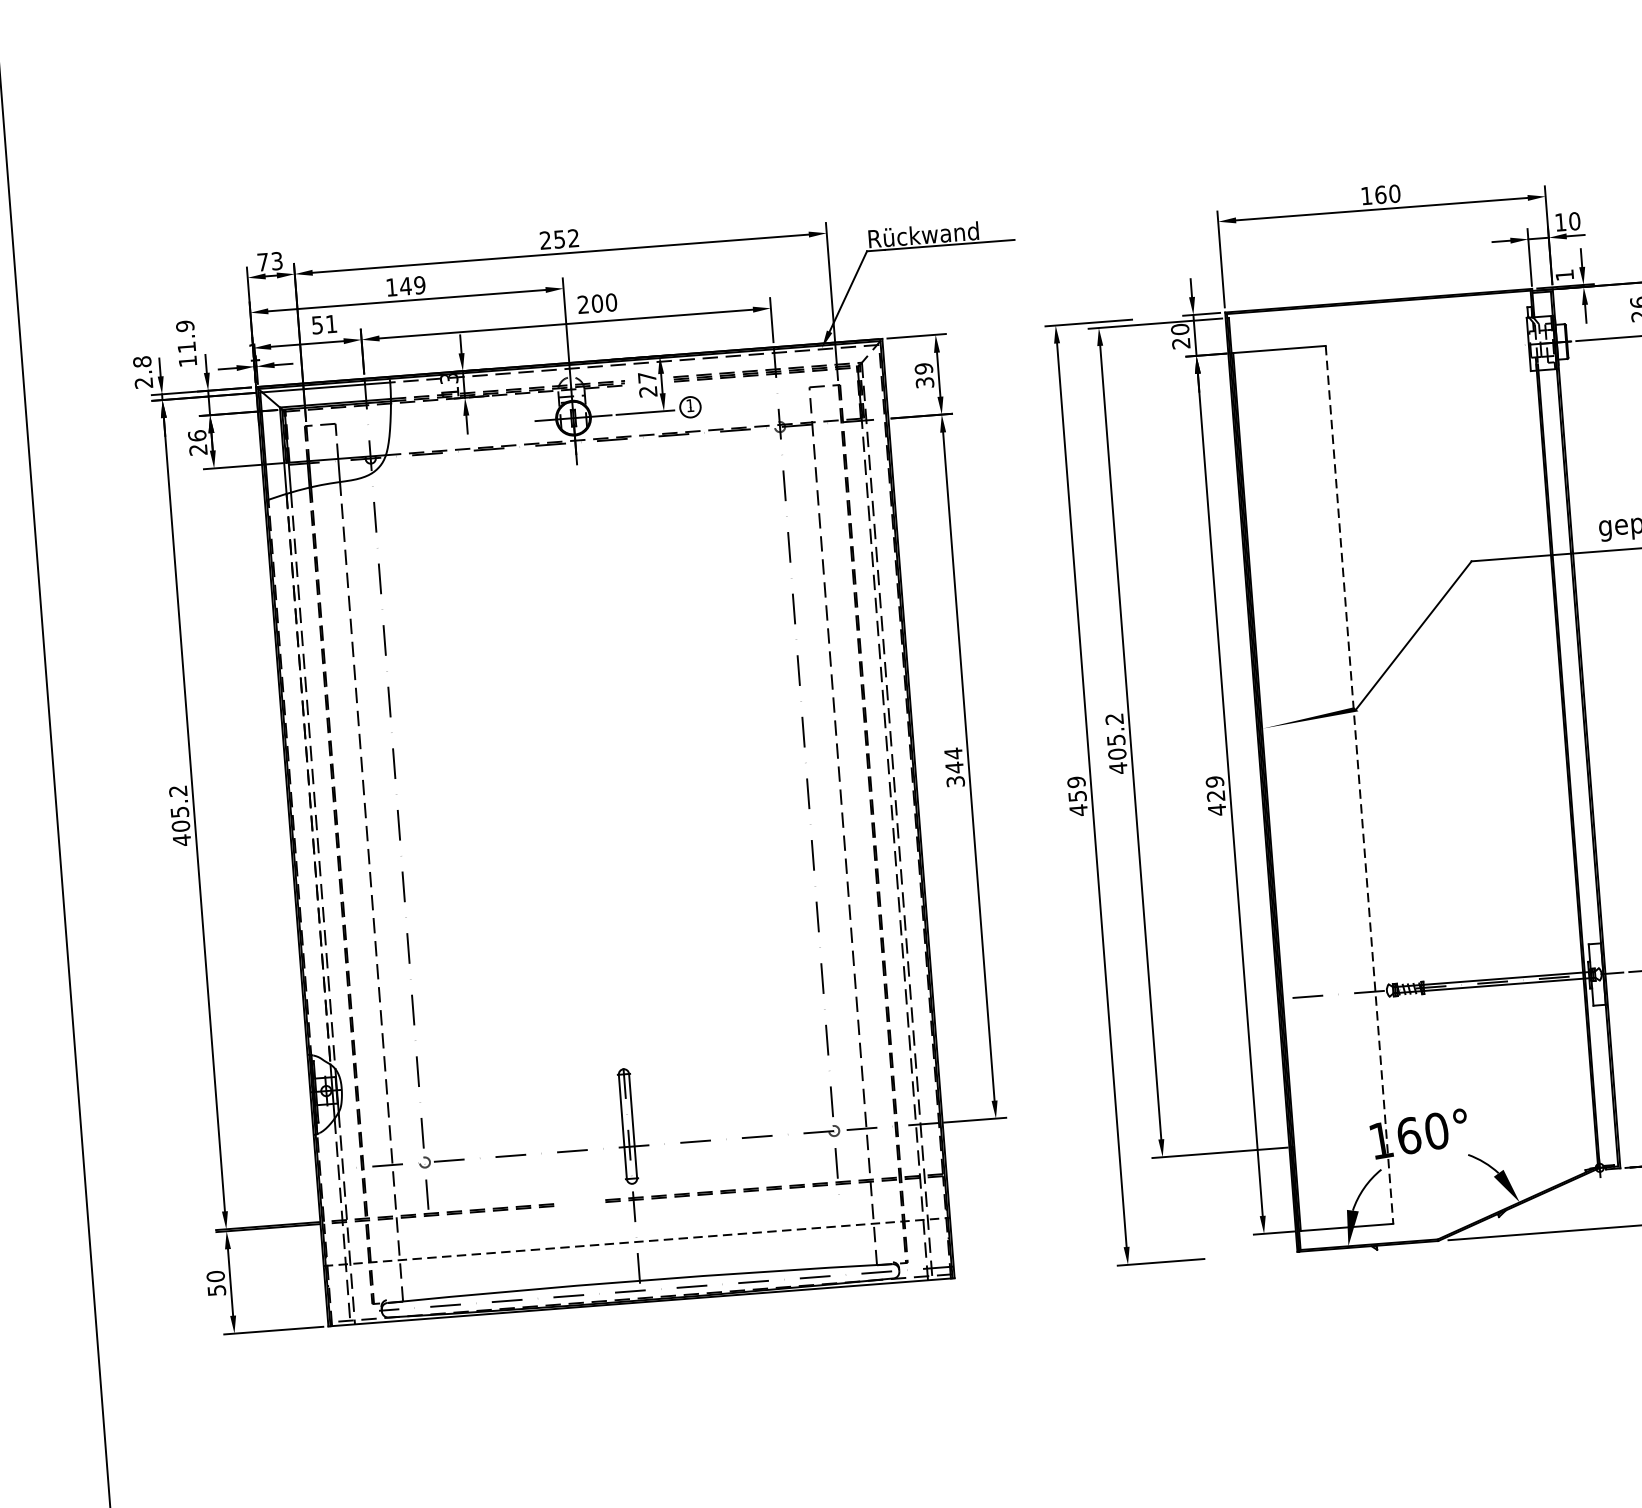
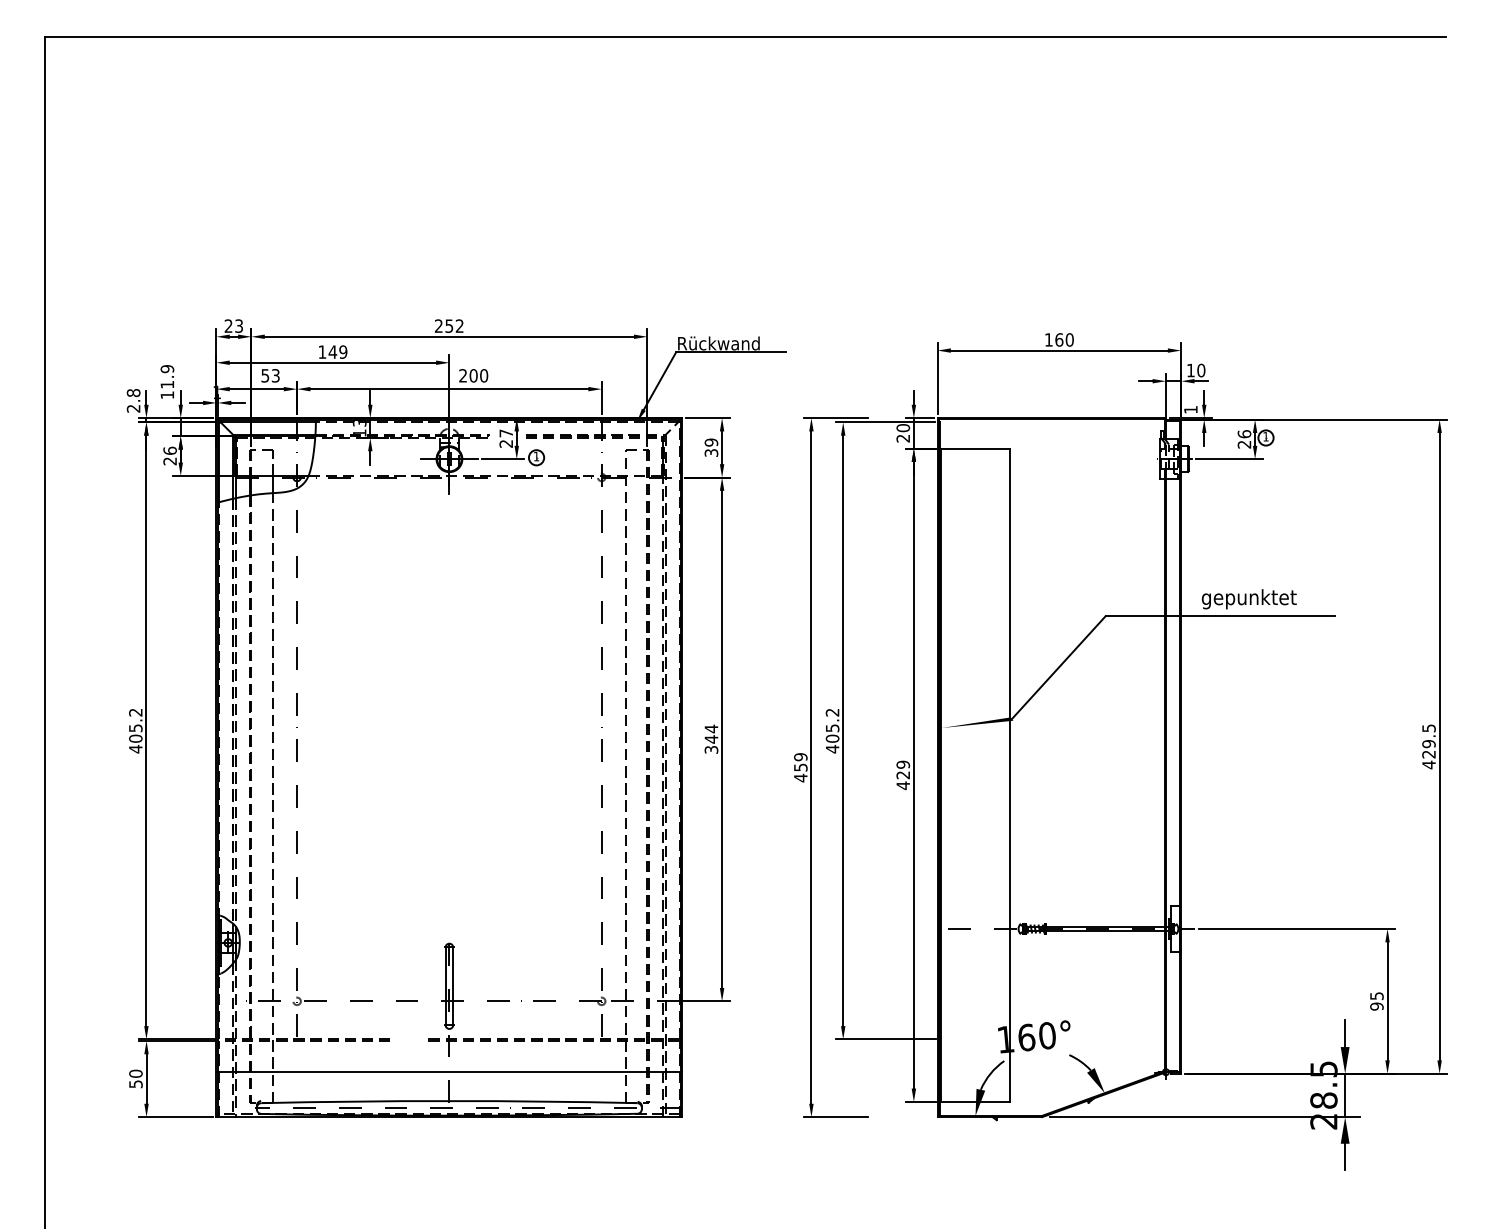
text: (262, 261) -> (228, 325), 73 -> 23
text: (331, 323) -> (275, 375), 51 -> 53
line: (1360, 785) -> (1010, 775), dashed -> solid
line: (637, 1242) -> (449, 1072), dashed -> solid

